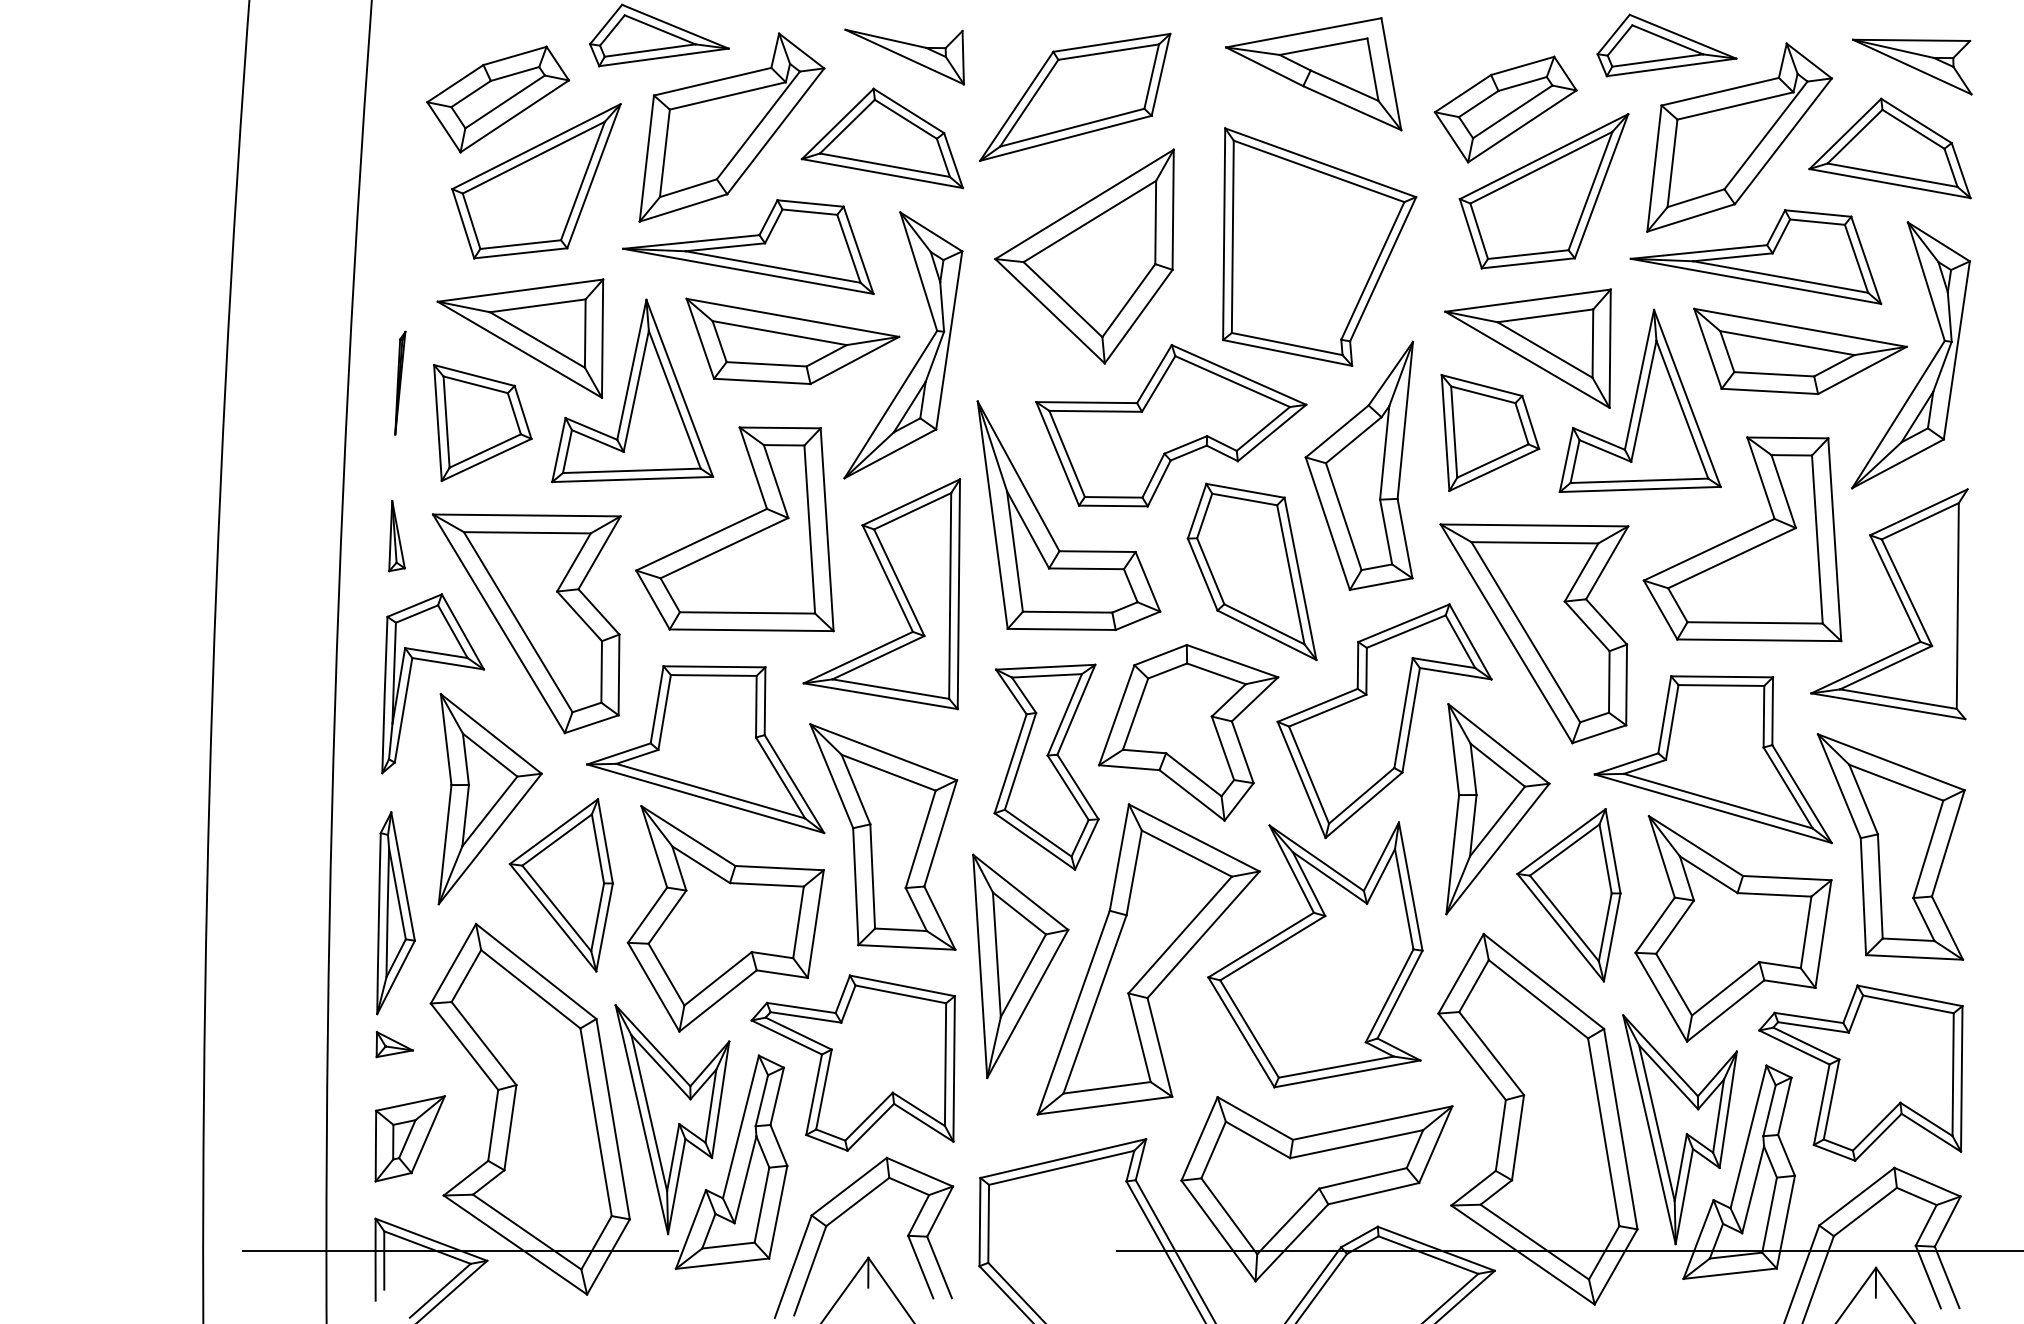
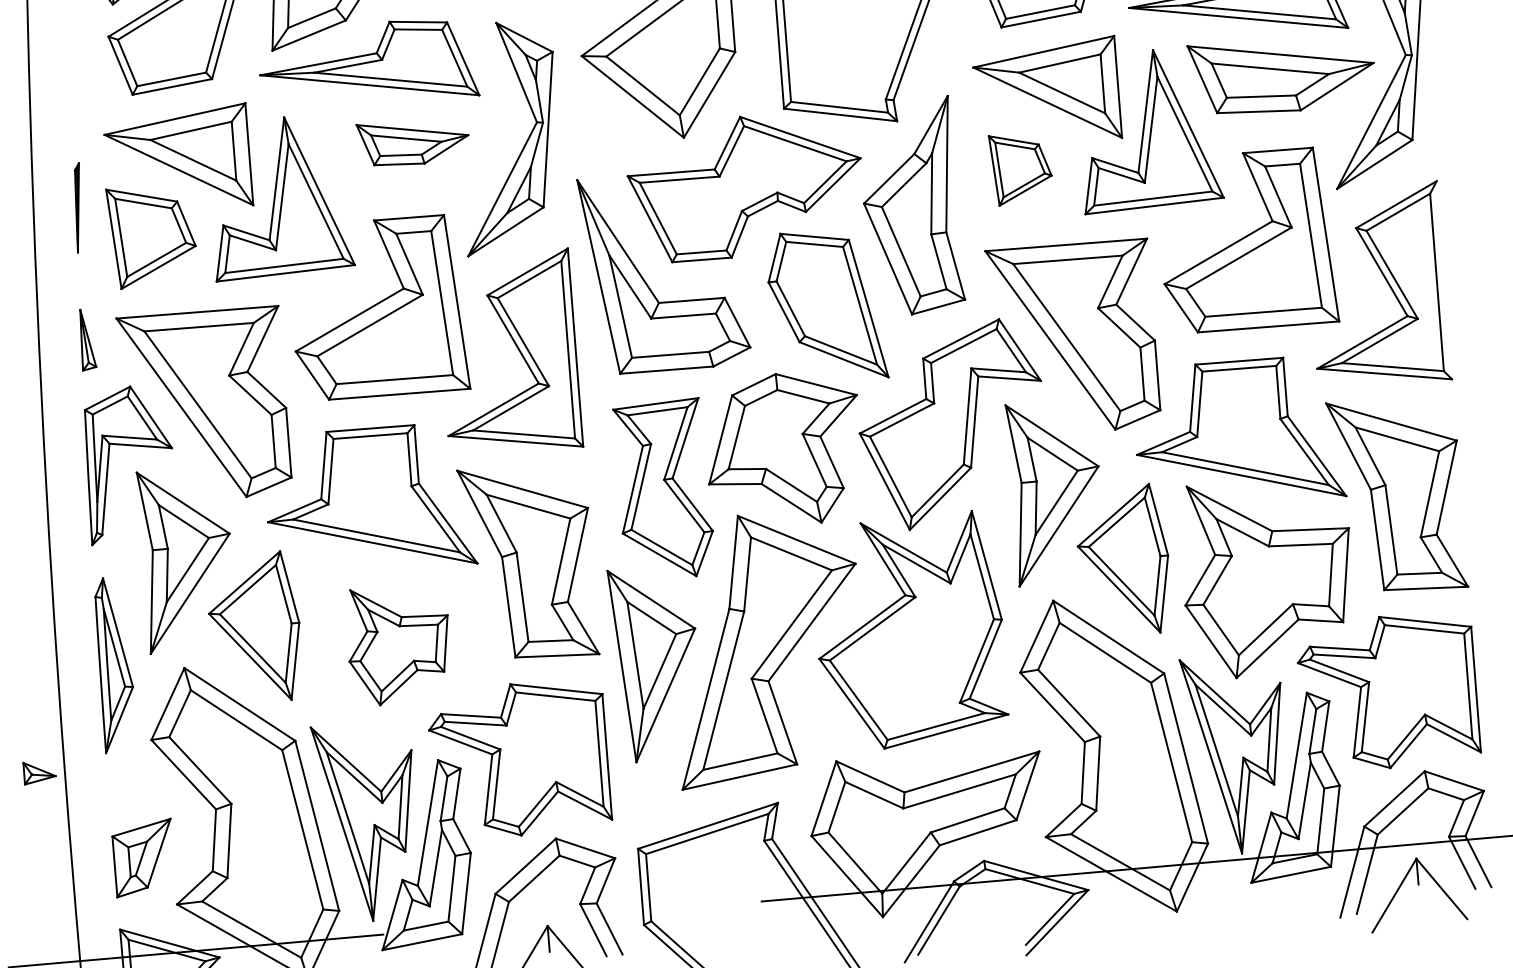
part: (792, 341) -> (413, 142), size x0.6
part: (1490, 432) -> (1021, 168), size x0.7
part: (725, 918) -> (398, 644), size x0.6
part: (394, 1044) -> (39, 772), moved

